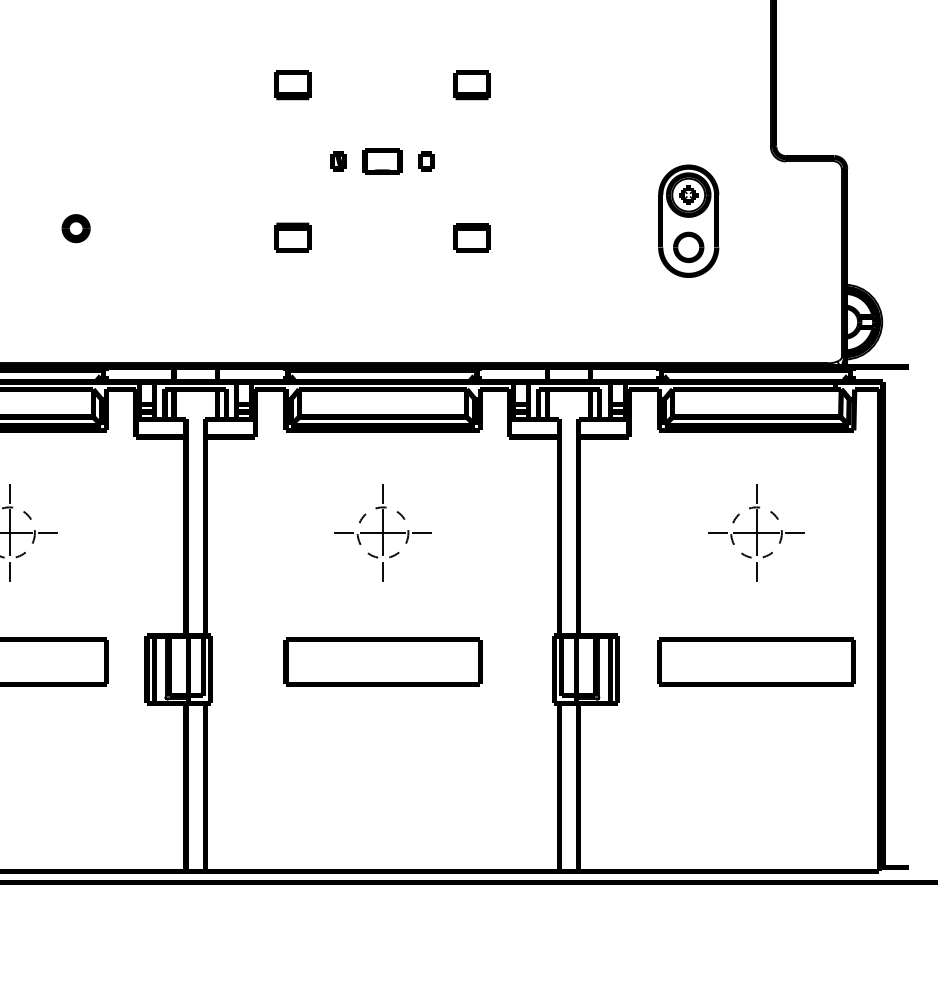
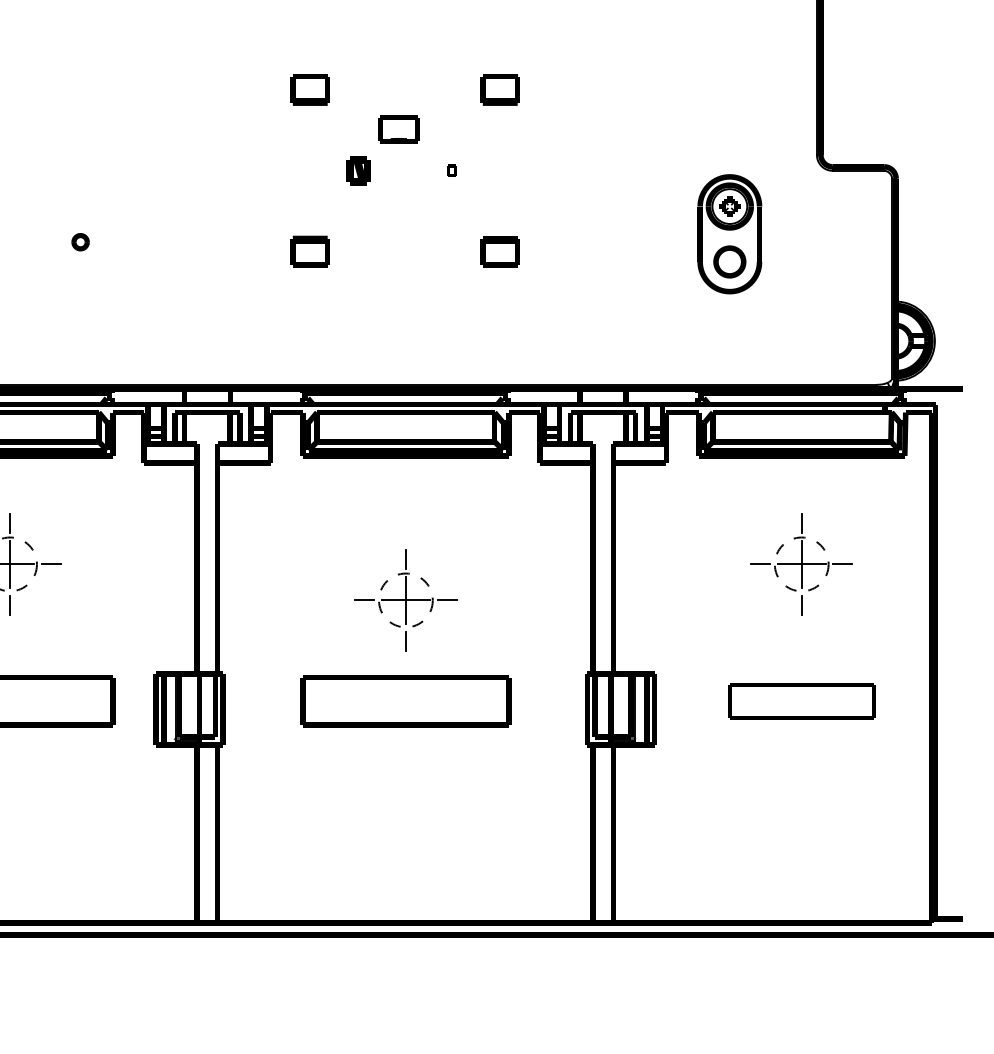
part: (338, 161) -> (358, 170), size x1.4
part: (382, 161) -> (398, 129), moved
part: (426, 161) -> (451, 170), size x0.6
part: (75, 228) -> (79, 241), size x0.6
part: (382, 532) -> (405, 600), moved
part: (756, 661) -> (801, 700), size x0.7

